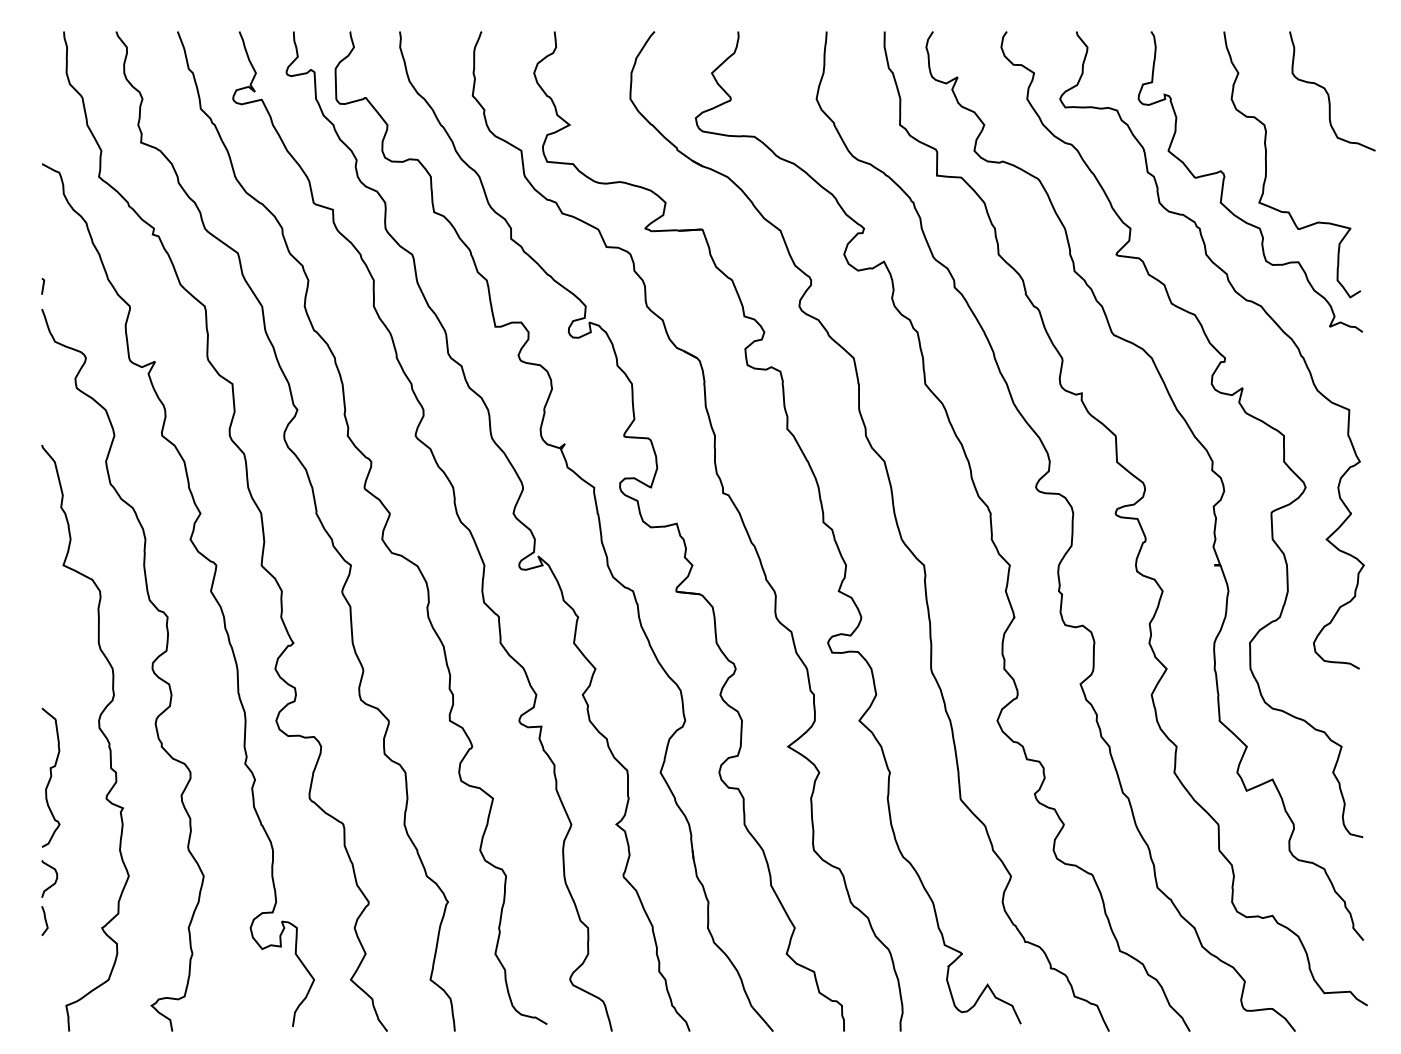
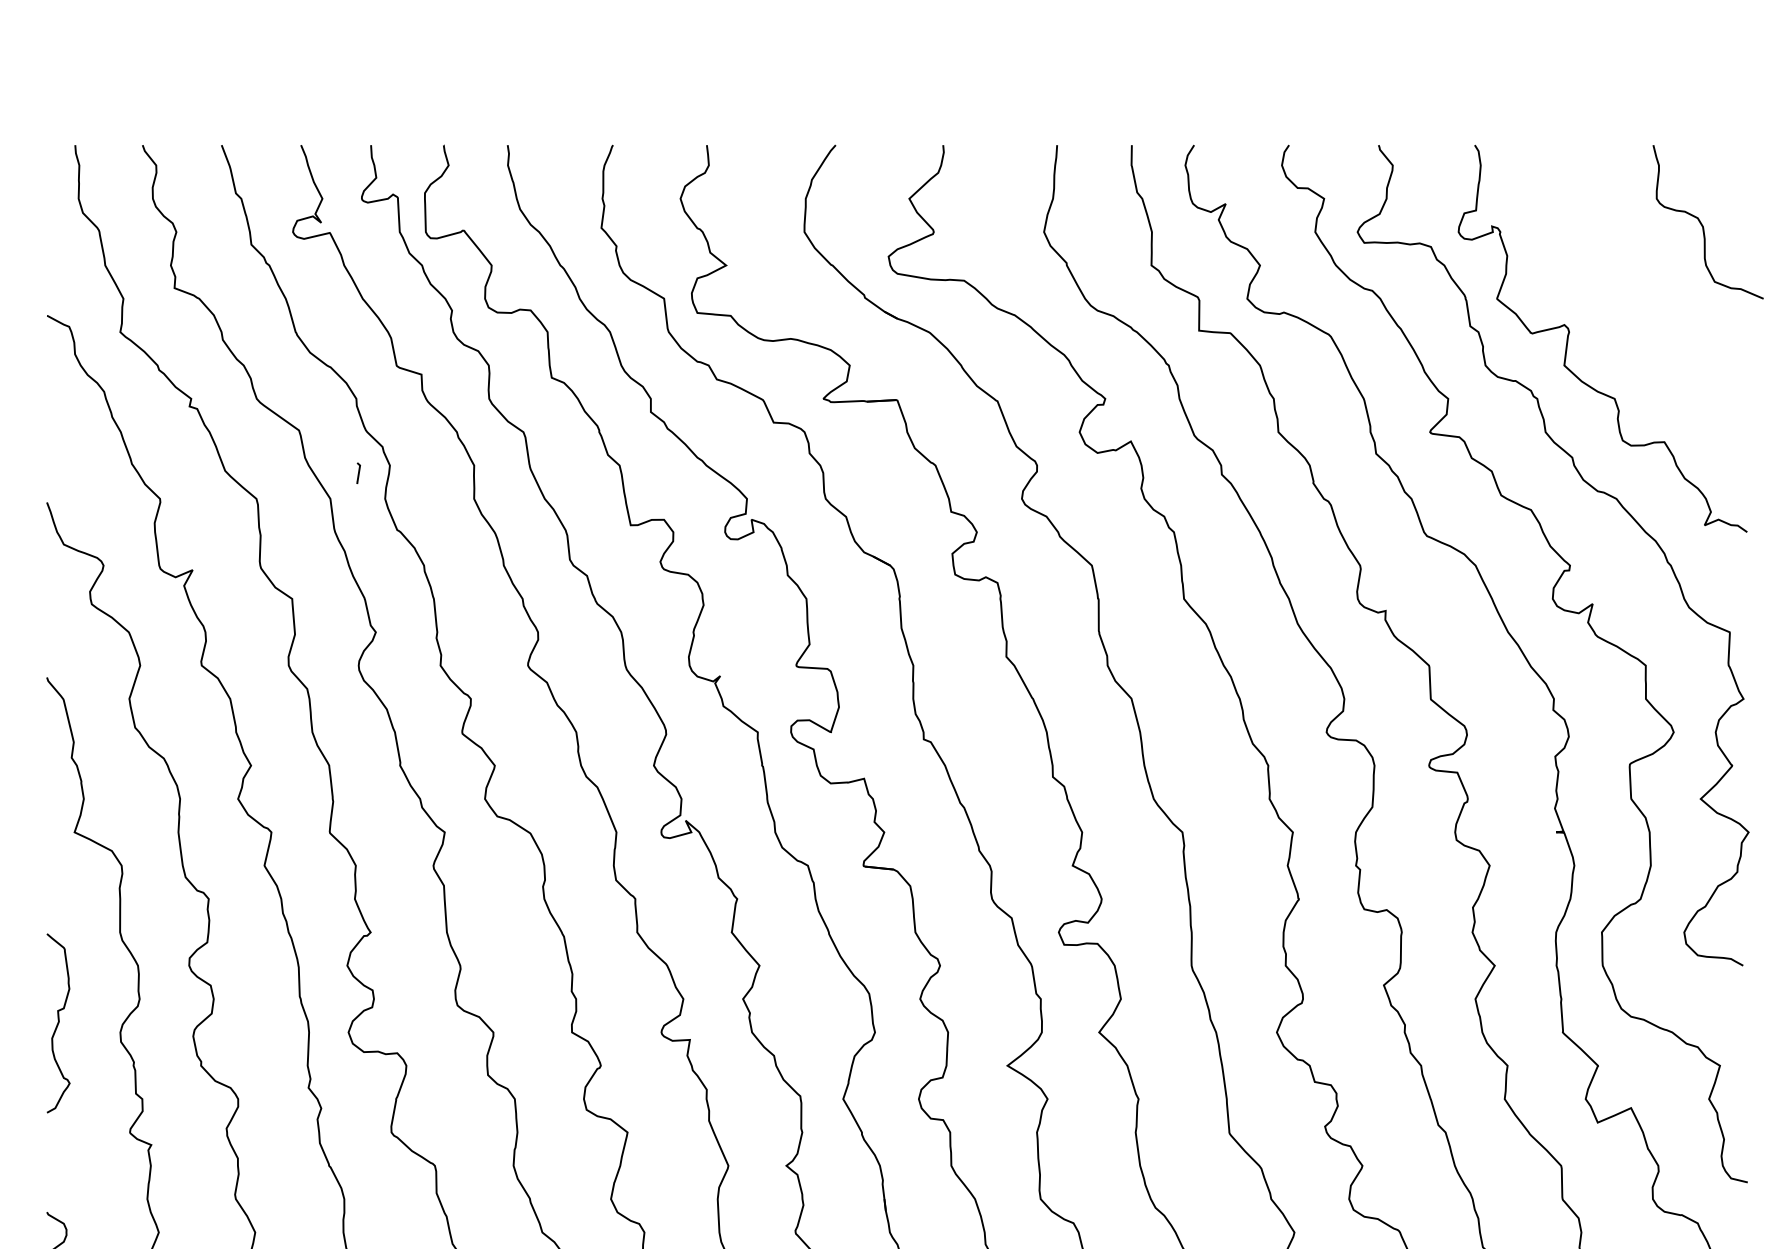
curve: (1266, 164) -> (1623, 316), removed
line: (43, 286) -> (359, 473), moved
curve: (50, 777) -> (57, 1023), moved

